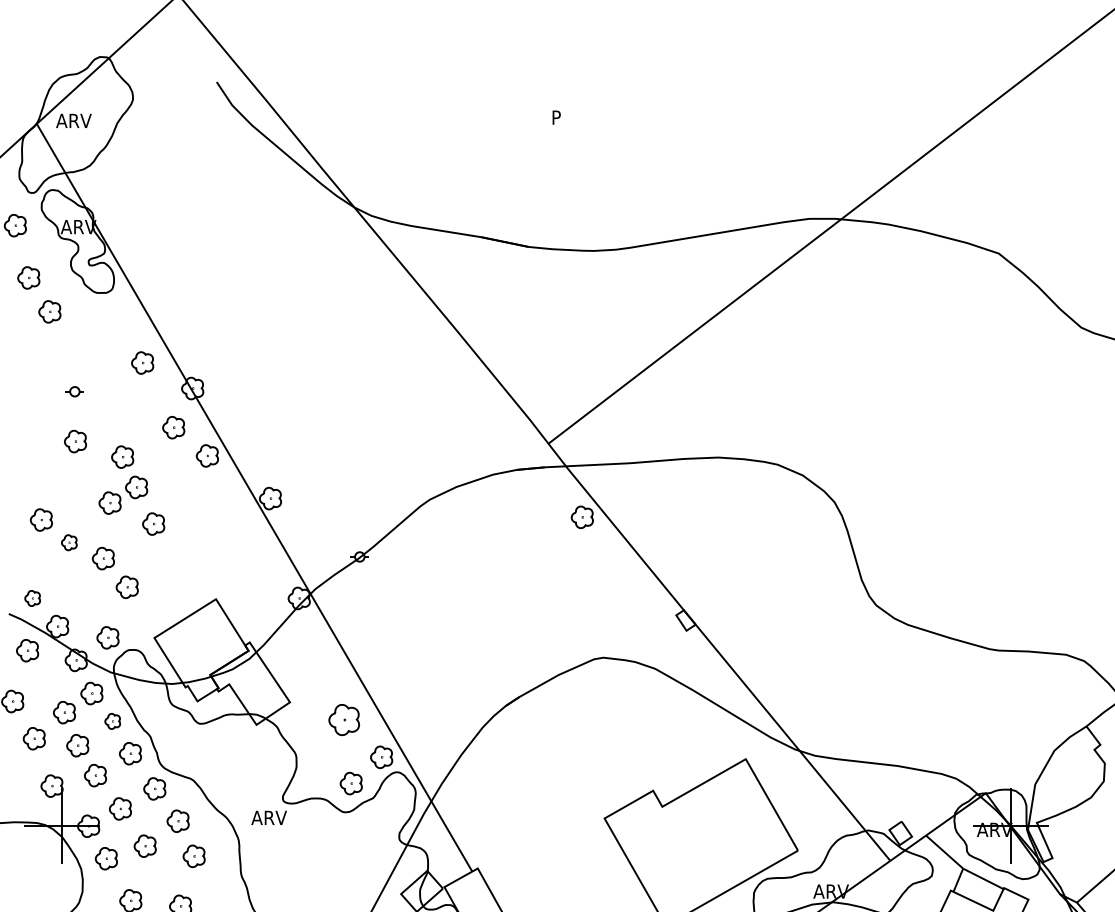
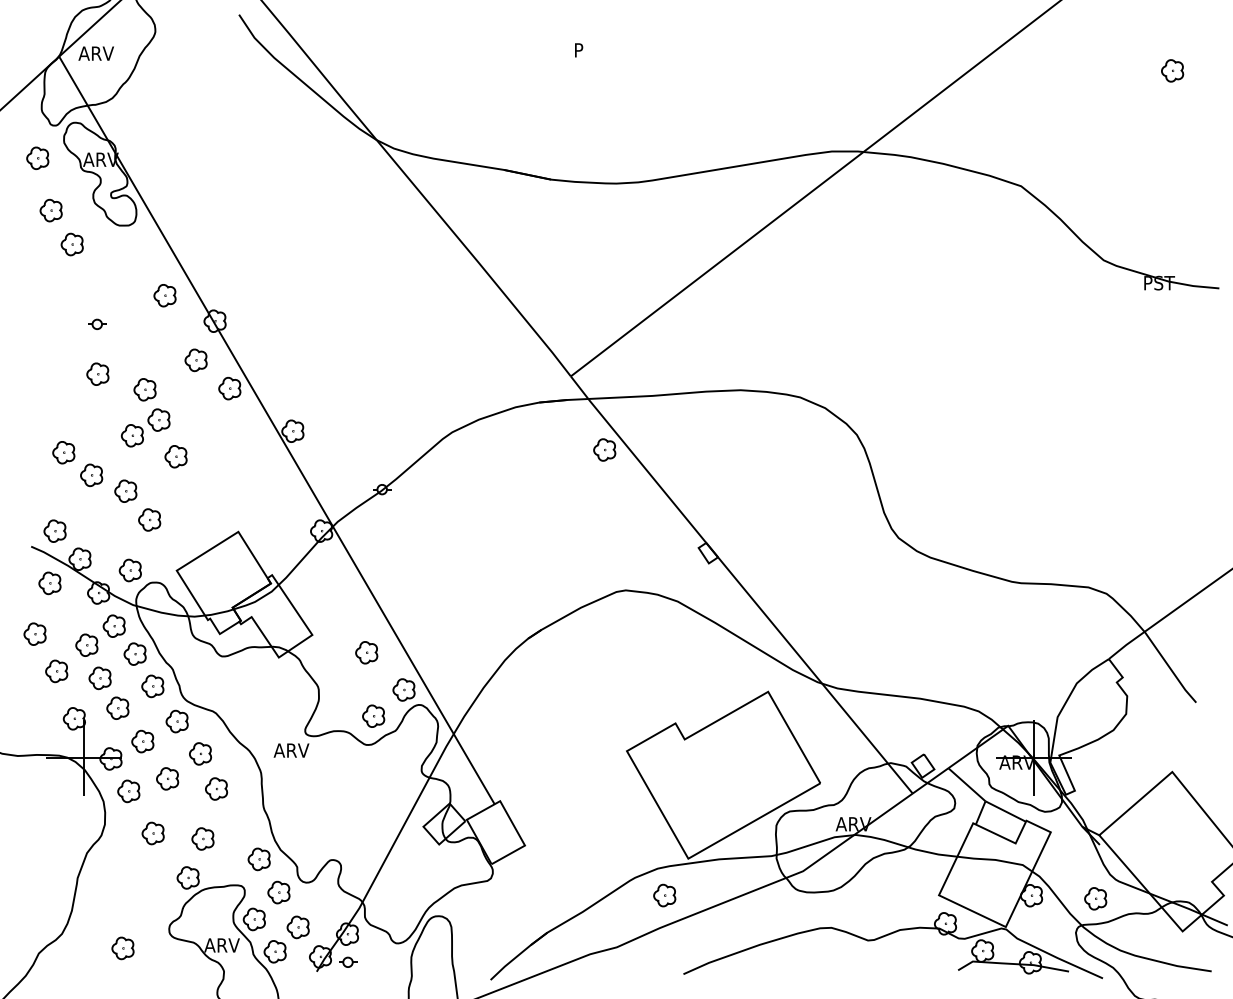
part: (69, 542) -> (91, 475), size x1.43
part: (32, 597) -> (54, 530), size x1.43
part: (344, 719) -> (366, 652), size x0.71
part: (112, 720) -> (134, 653), size x1.43

